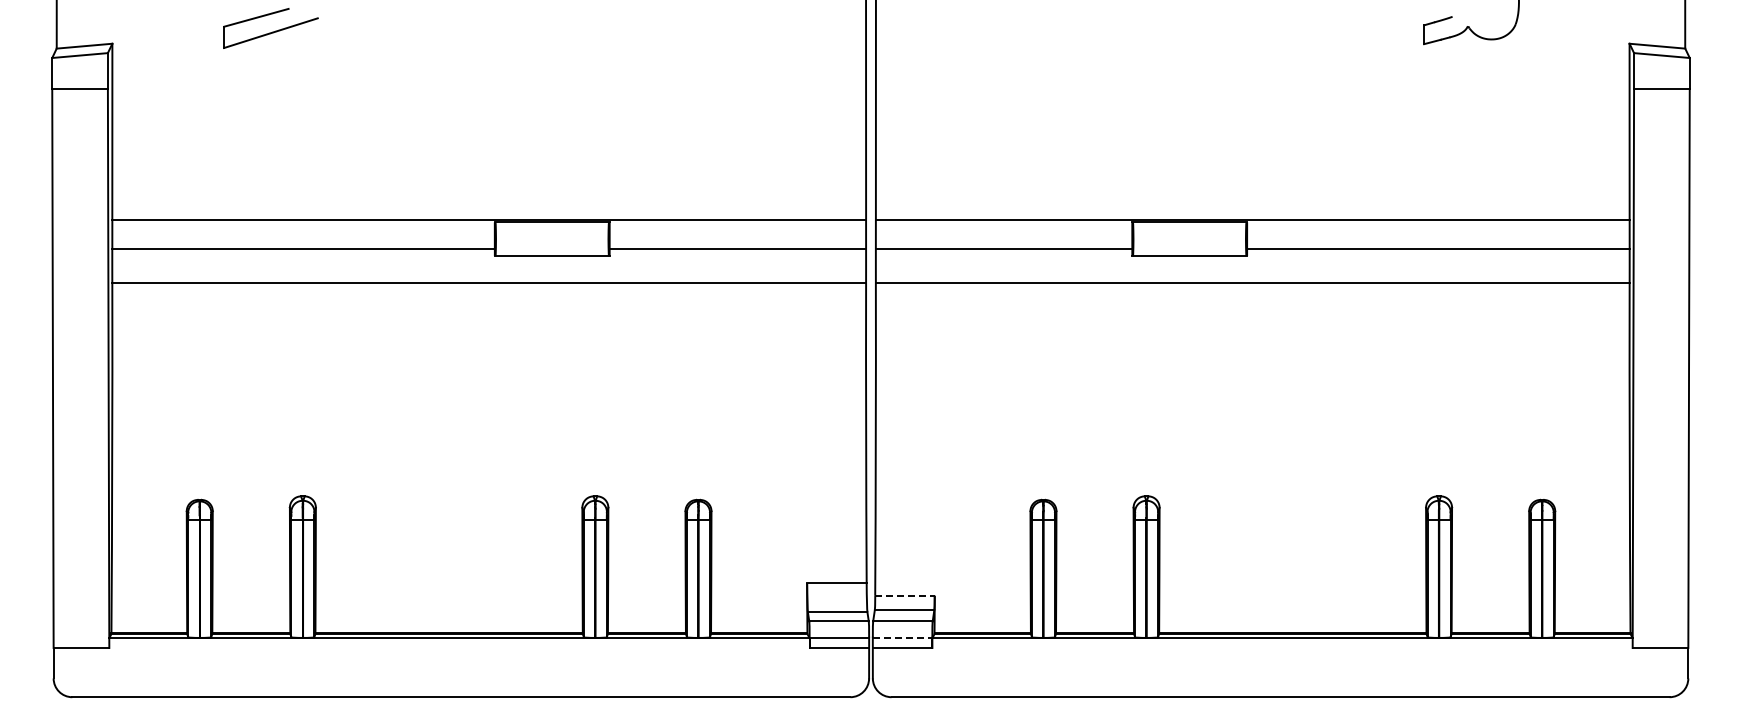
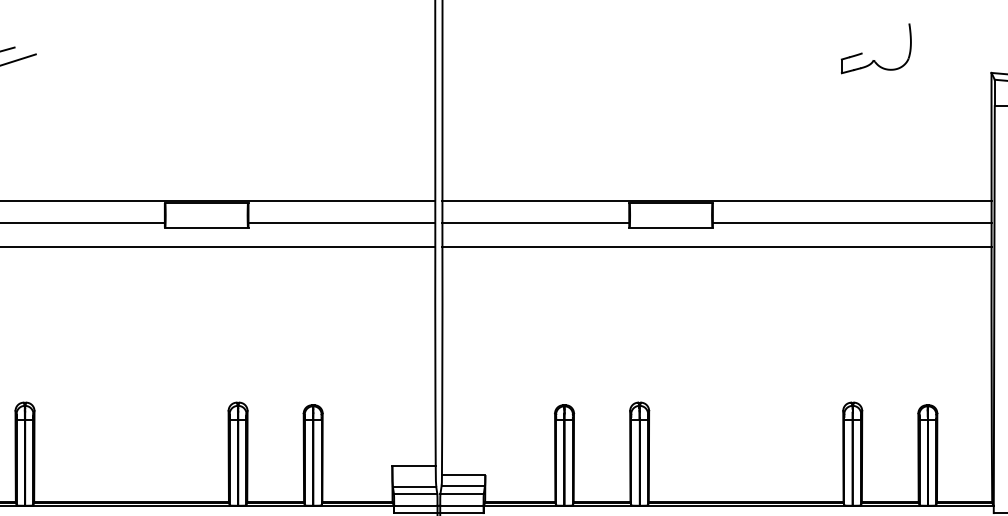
line: (904, 595) -> (463, 474), dashed -> solid
line: (902, 637) -> (461, 505), dashed -> solid

